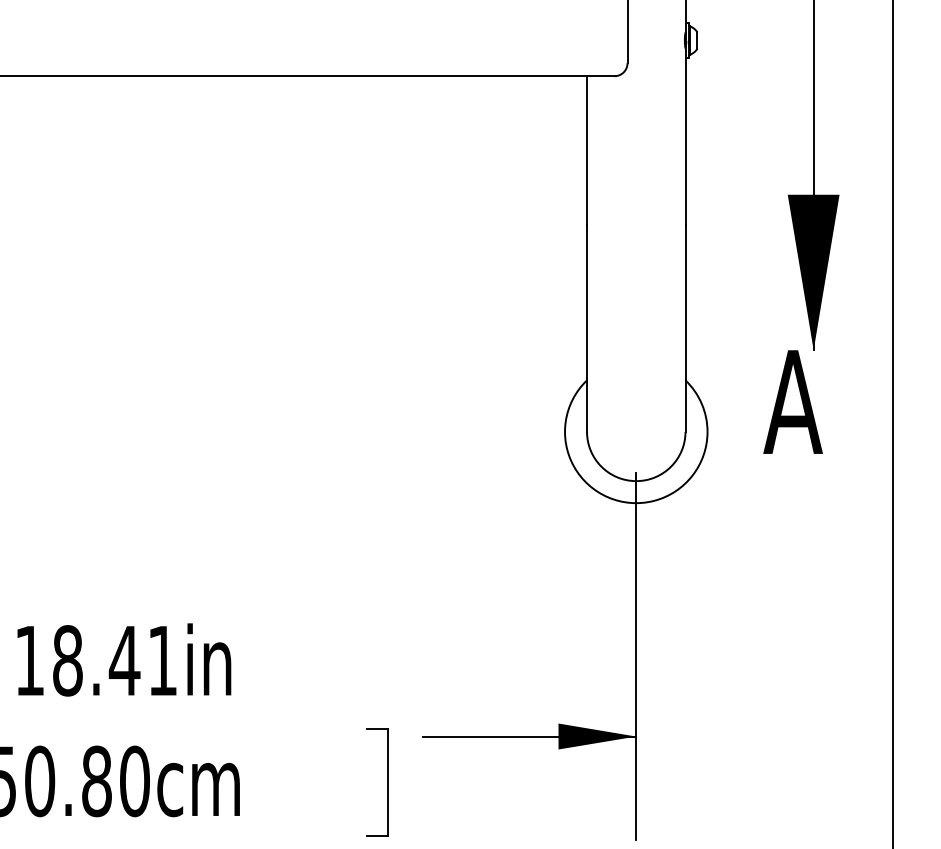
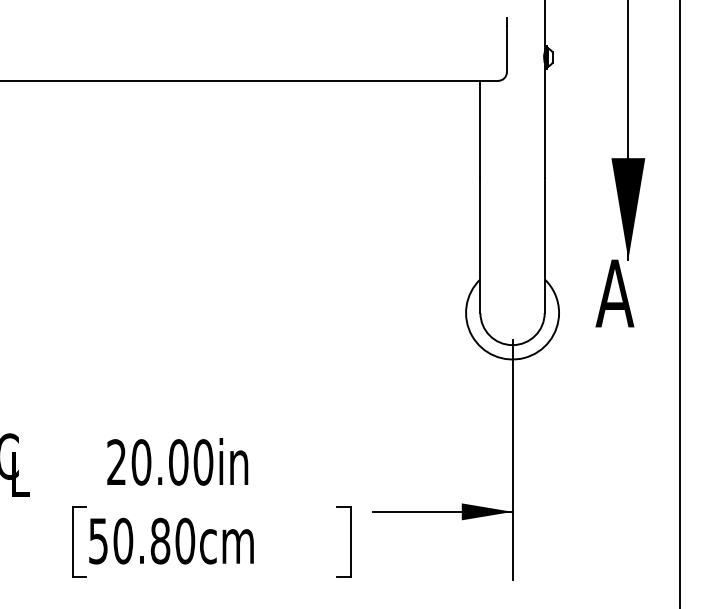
text: (96, 660) -> (160, 462), 18.41in -> 20.00in

